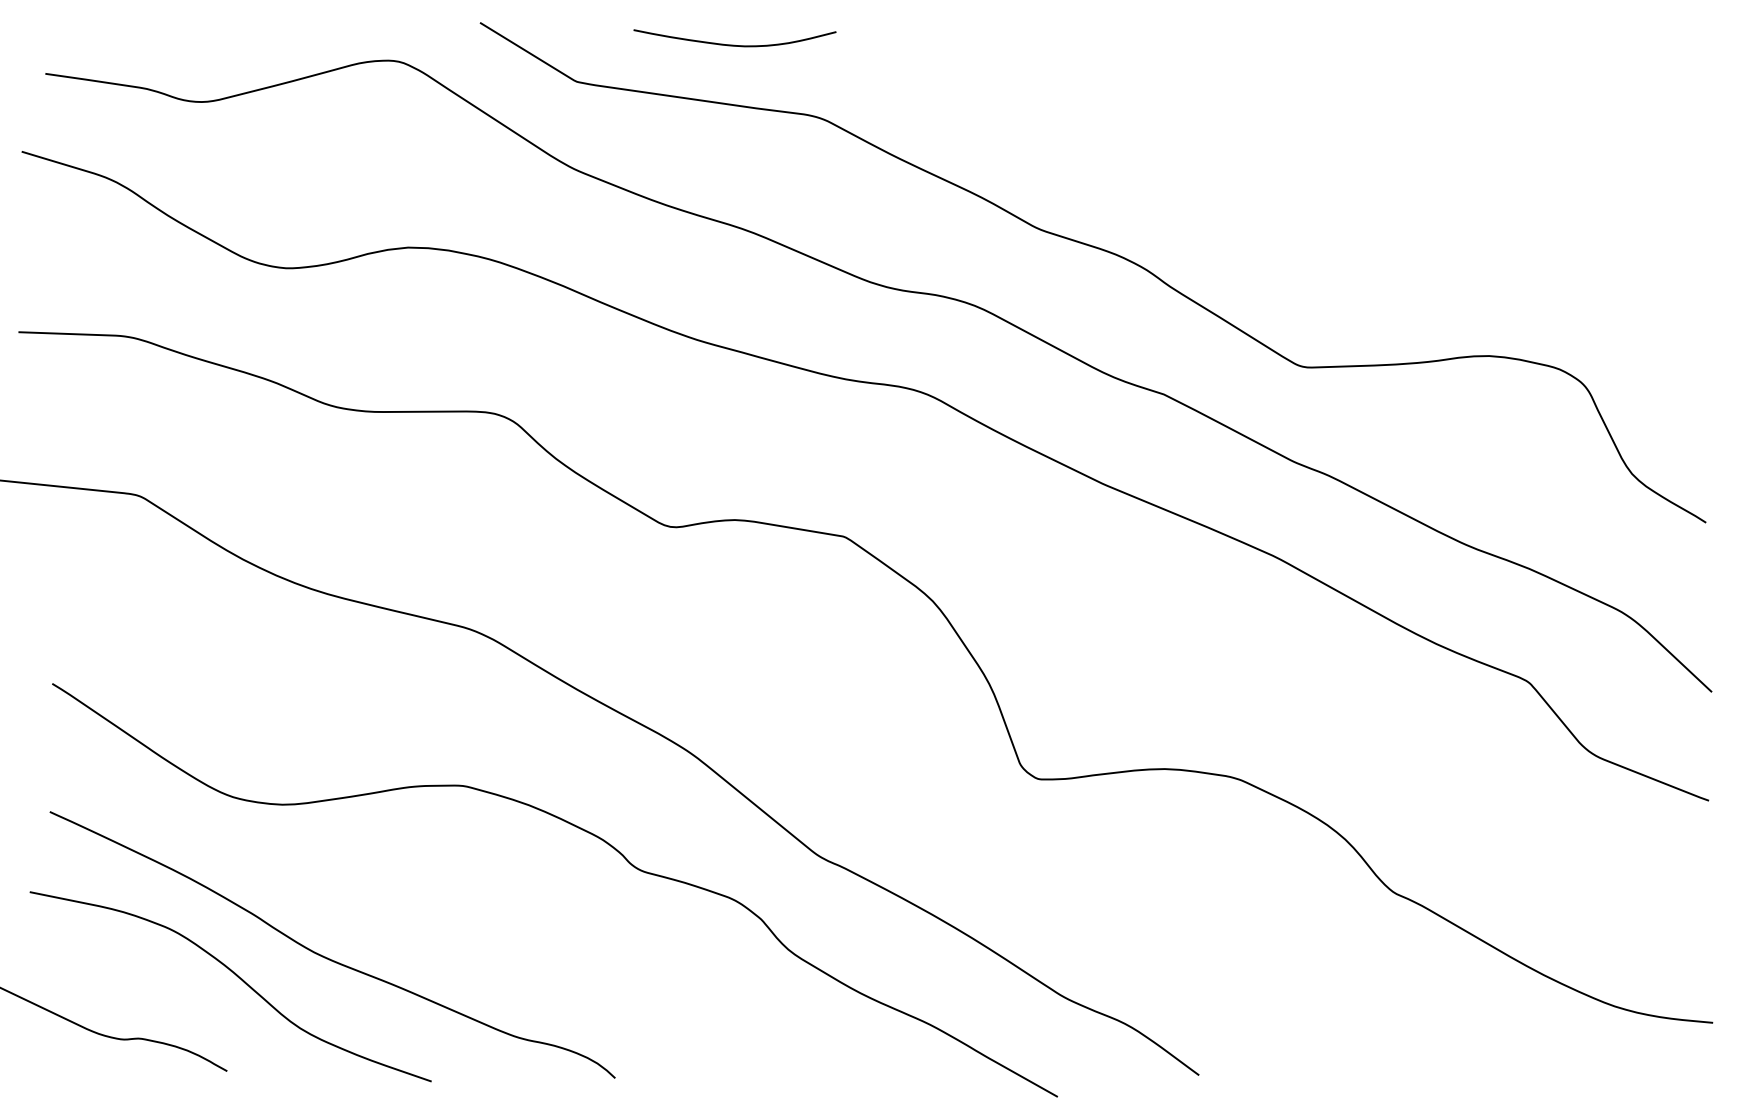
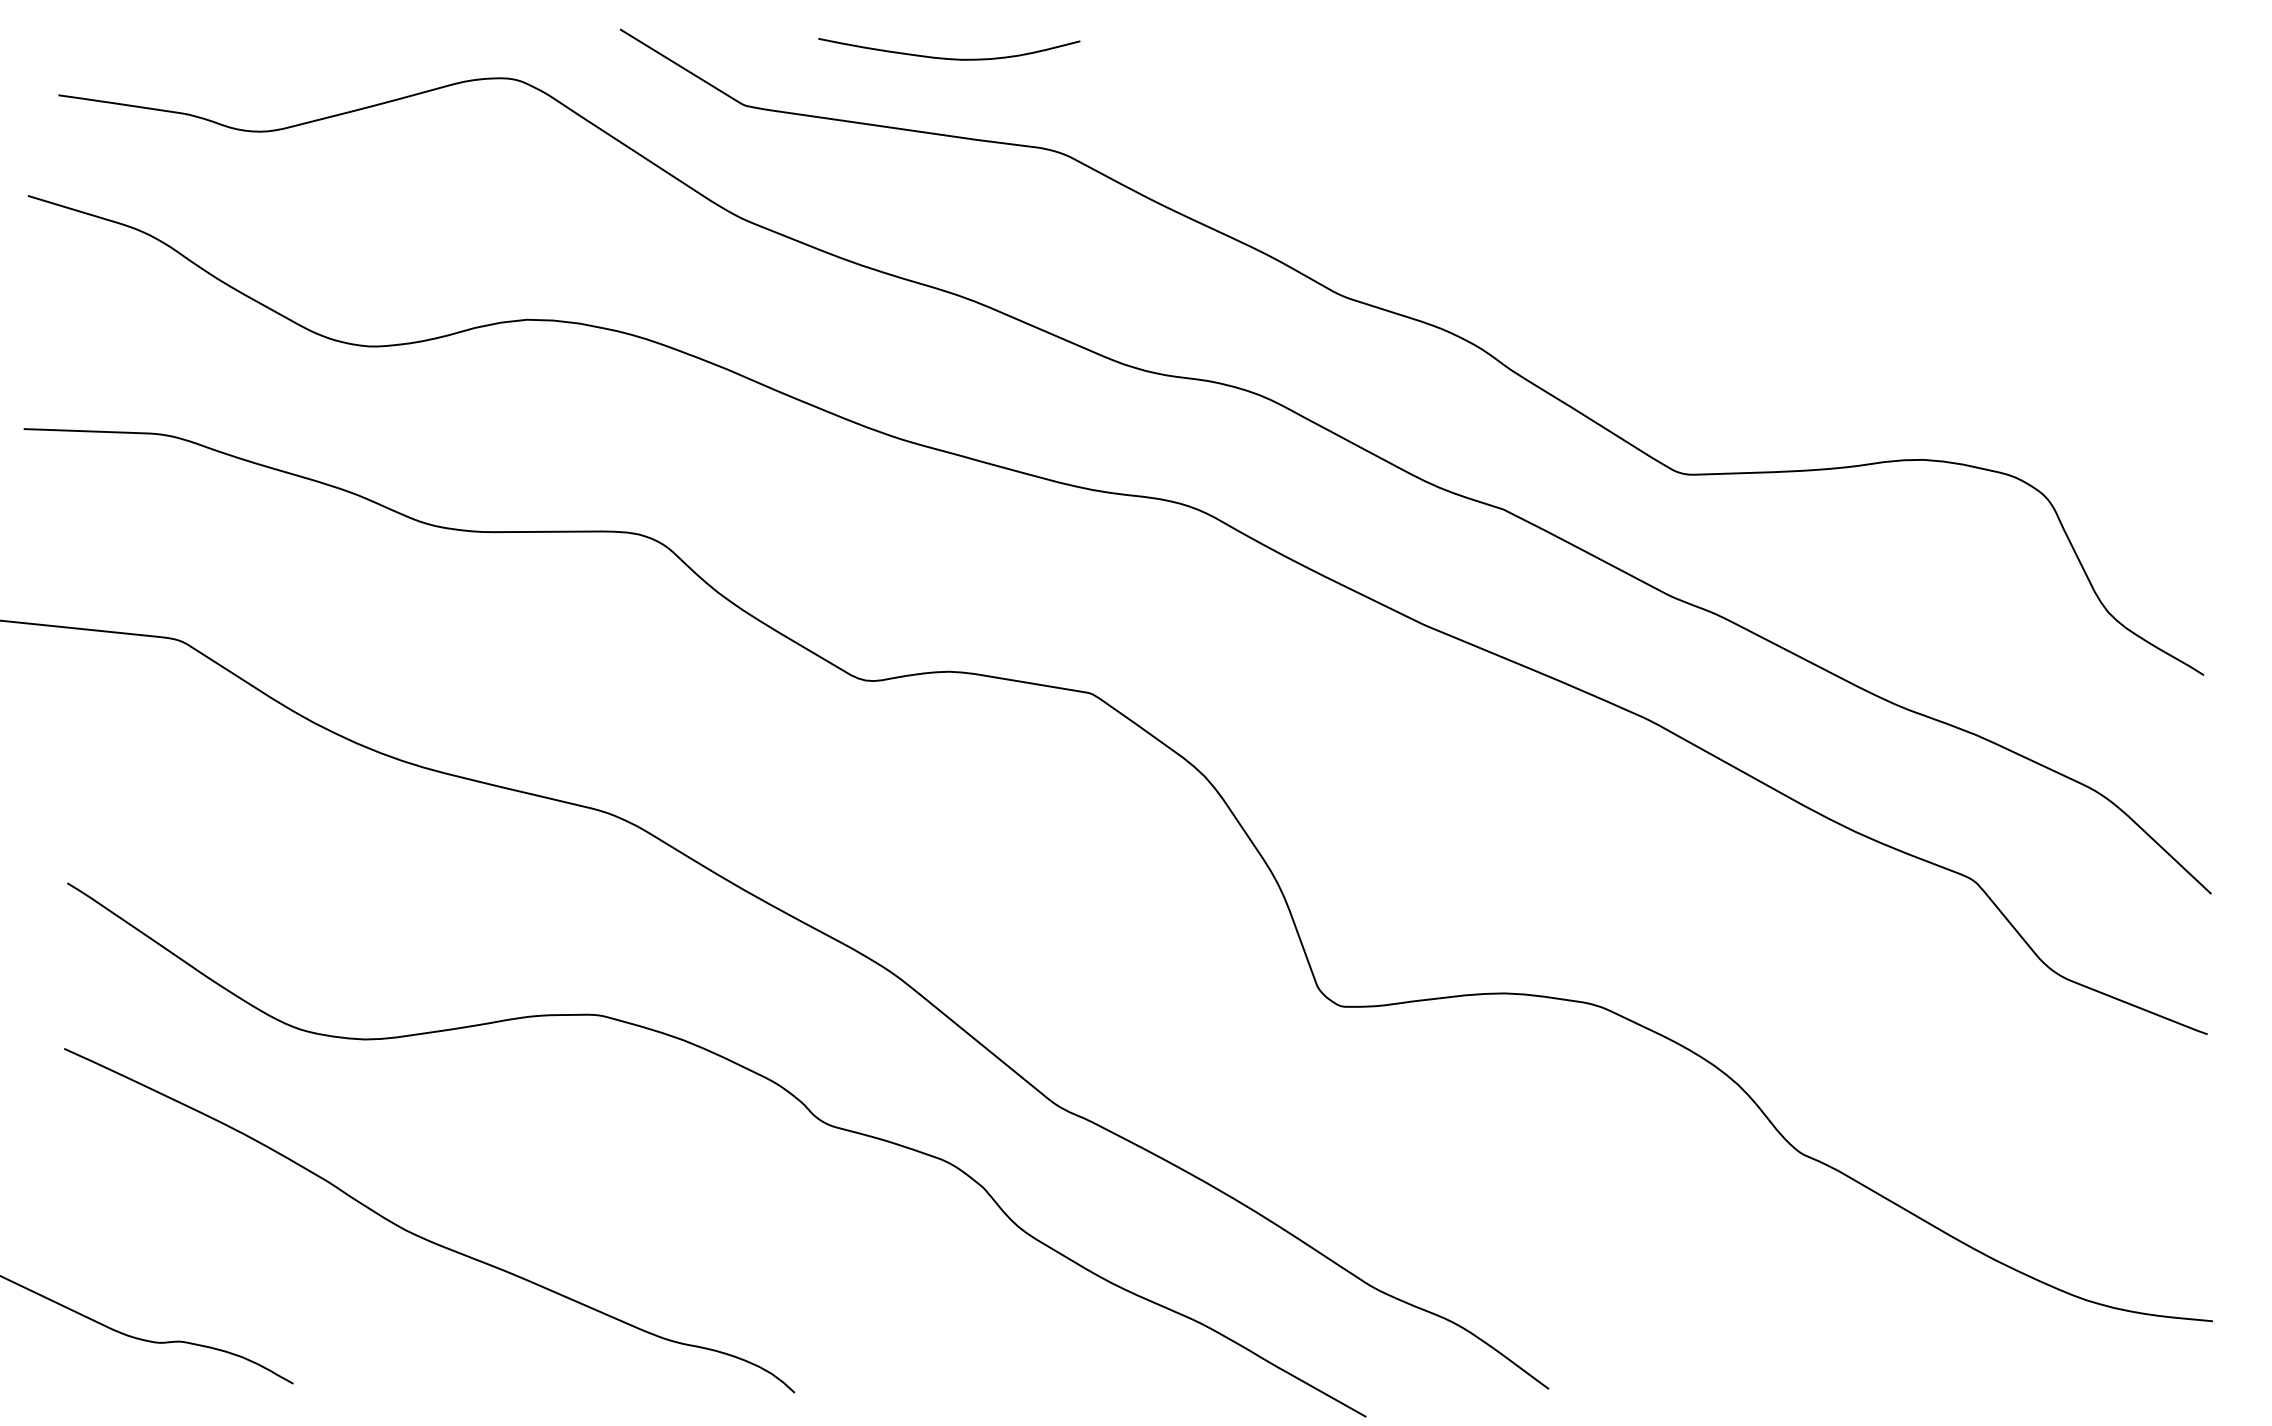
curve: (238, 978) -> (308, 1263), removed

